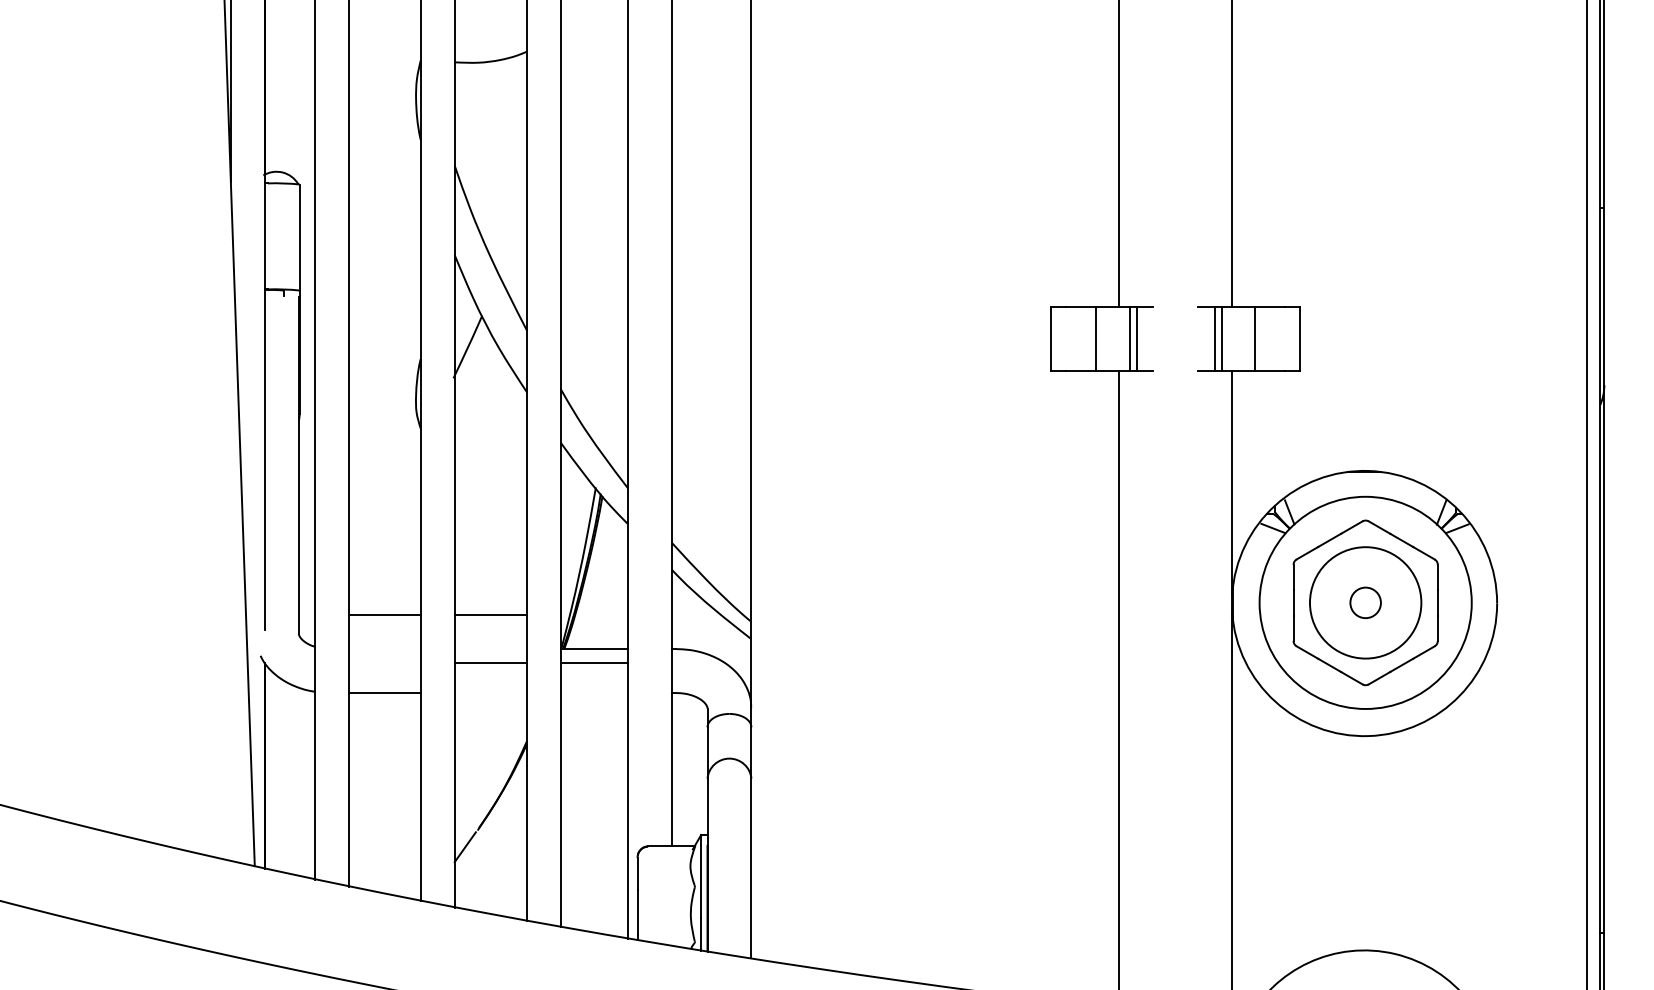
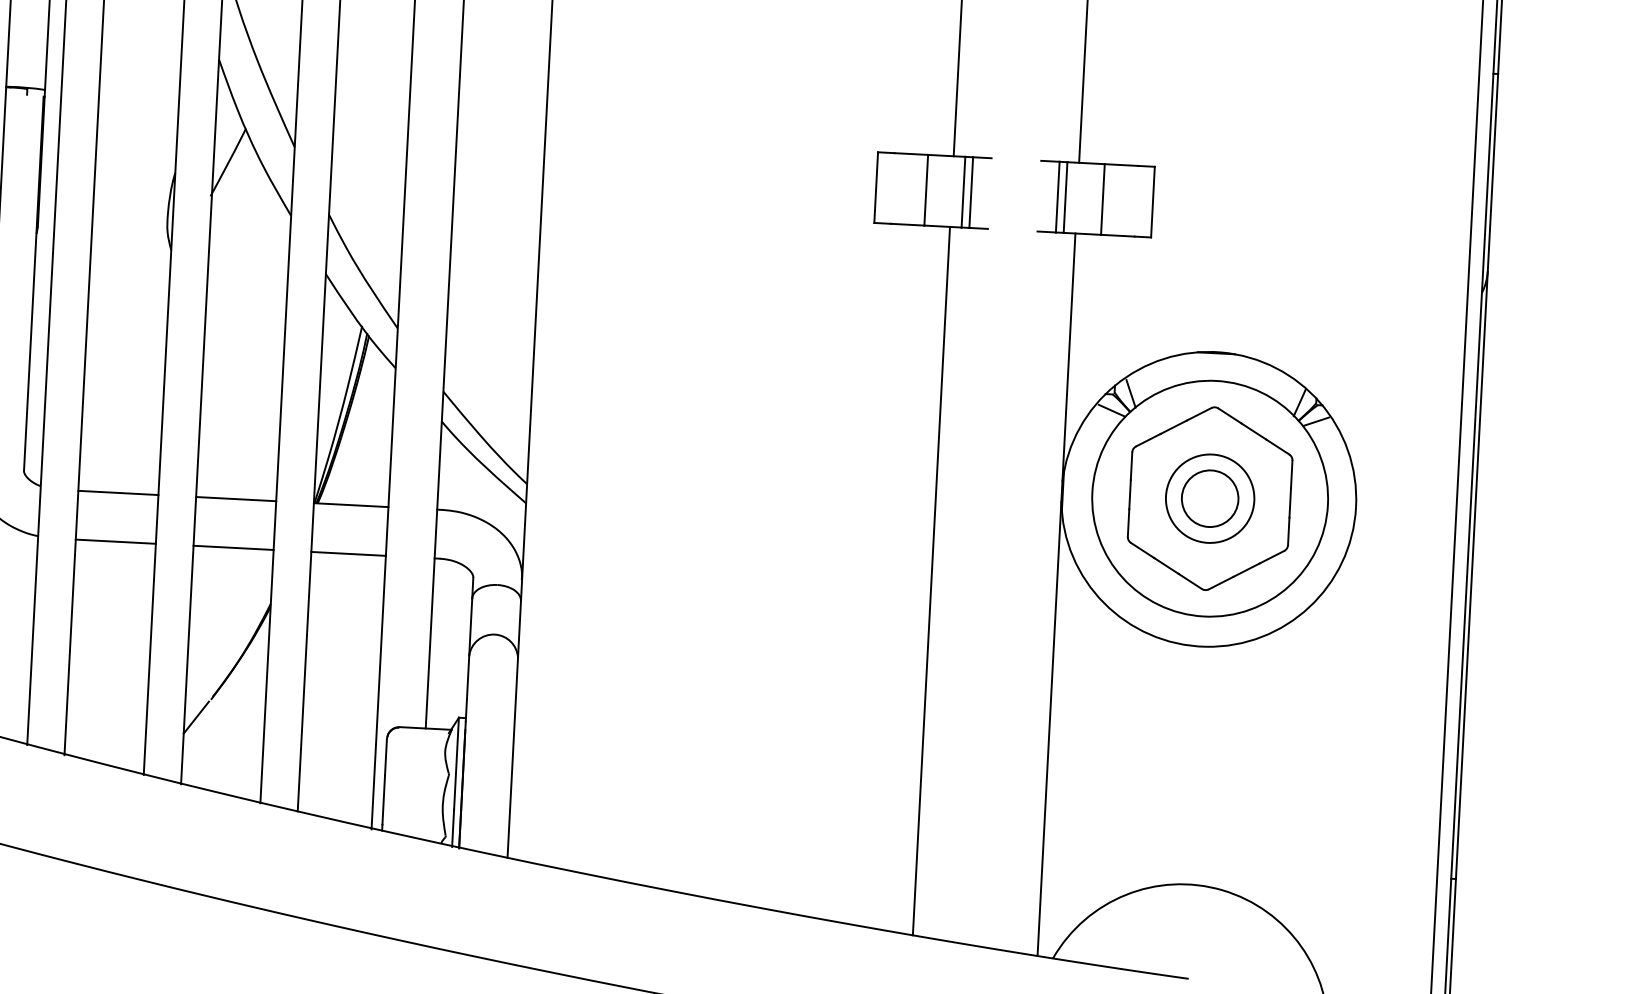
circle: (1365, 602) -> (1209, 498), size x0.71
circle: (1365, 602) -> (1209, 498), size x1.67
line: (384, 615) -> (118, 493), moved
line: (490, 615) -> (235, 499), moved
line: (490, 663) -> (233, 548), moved
line: (593, 663) -> (347, 554), moved

